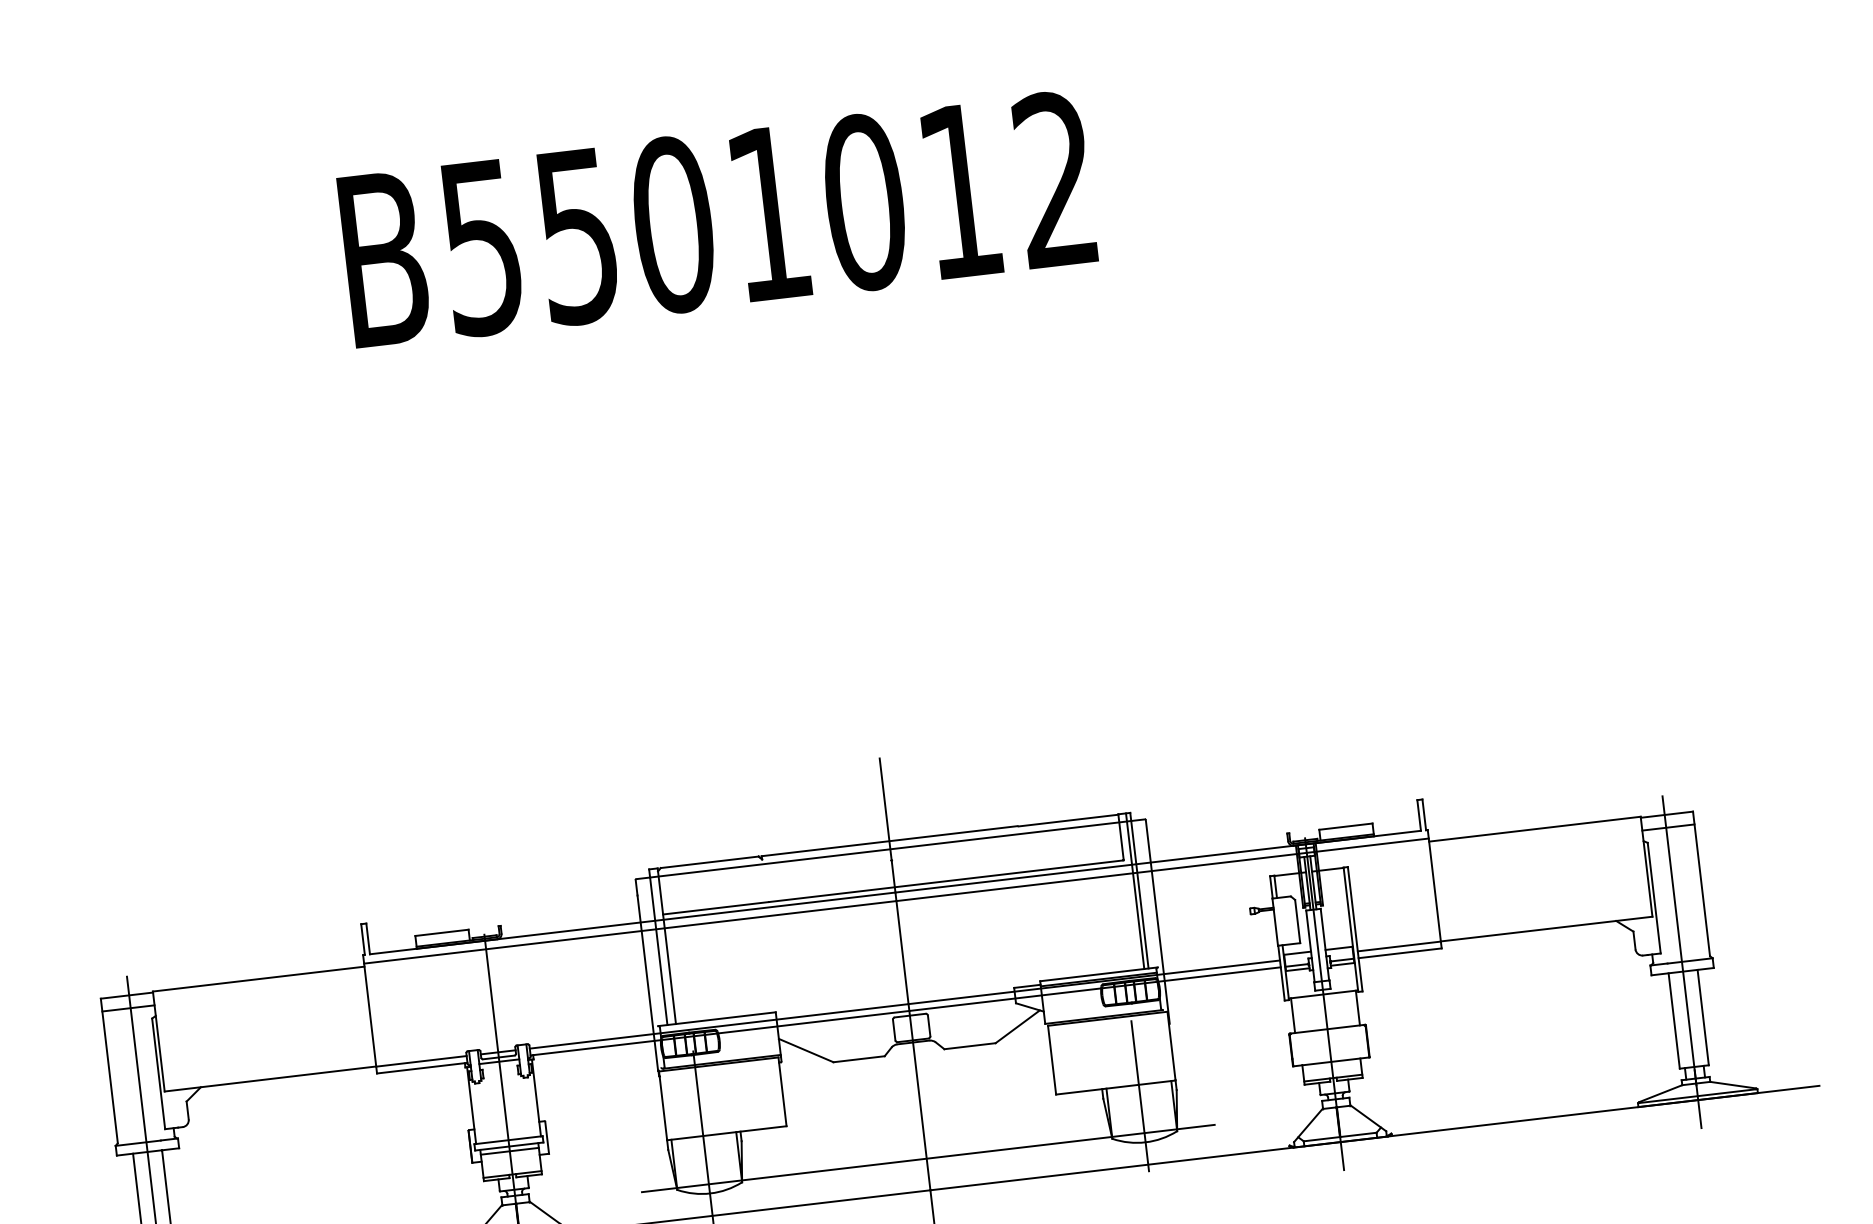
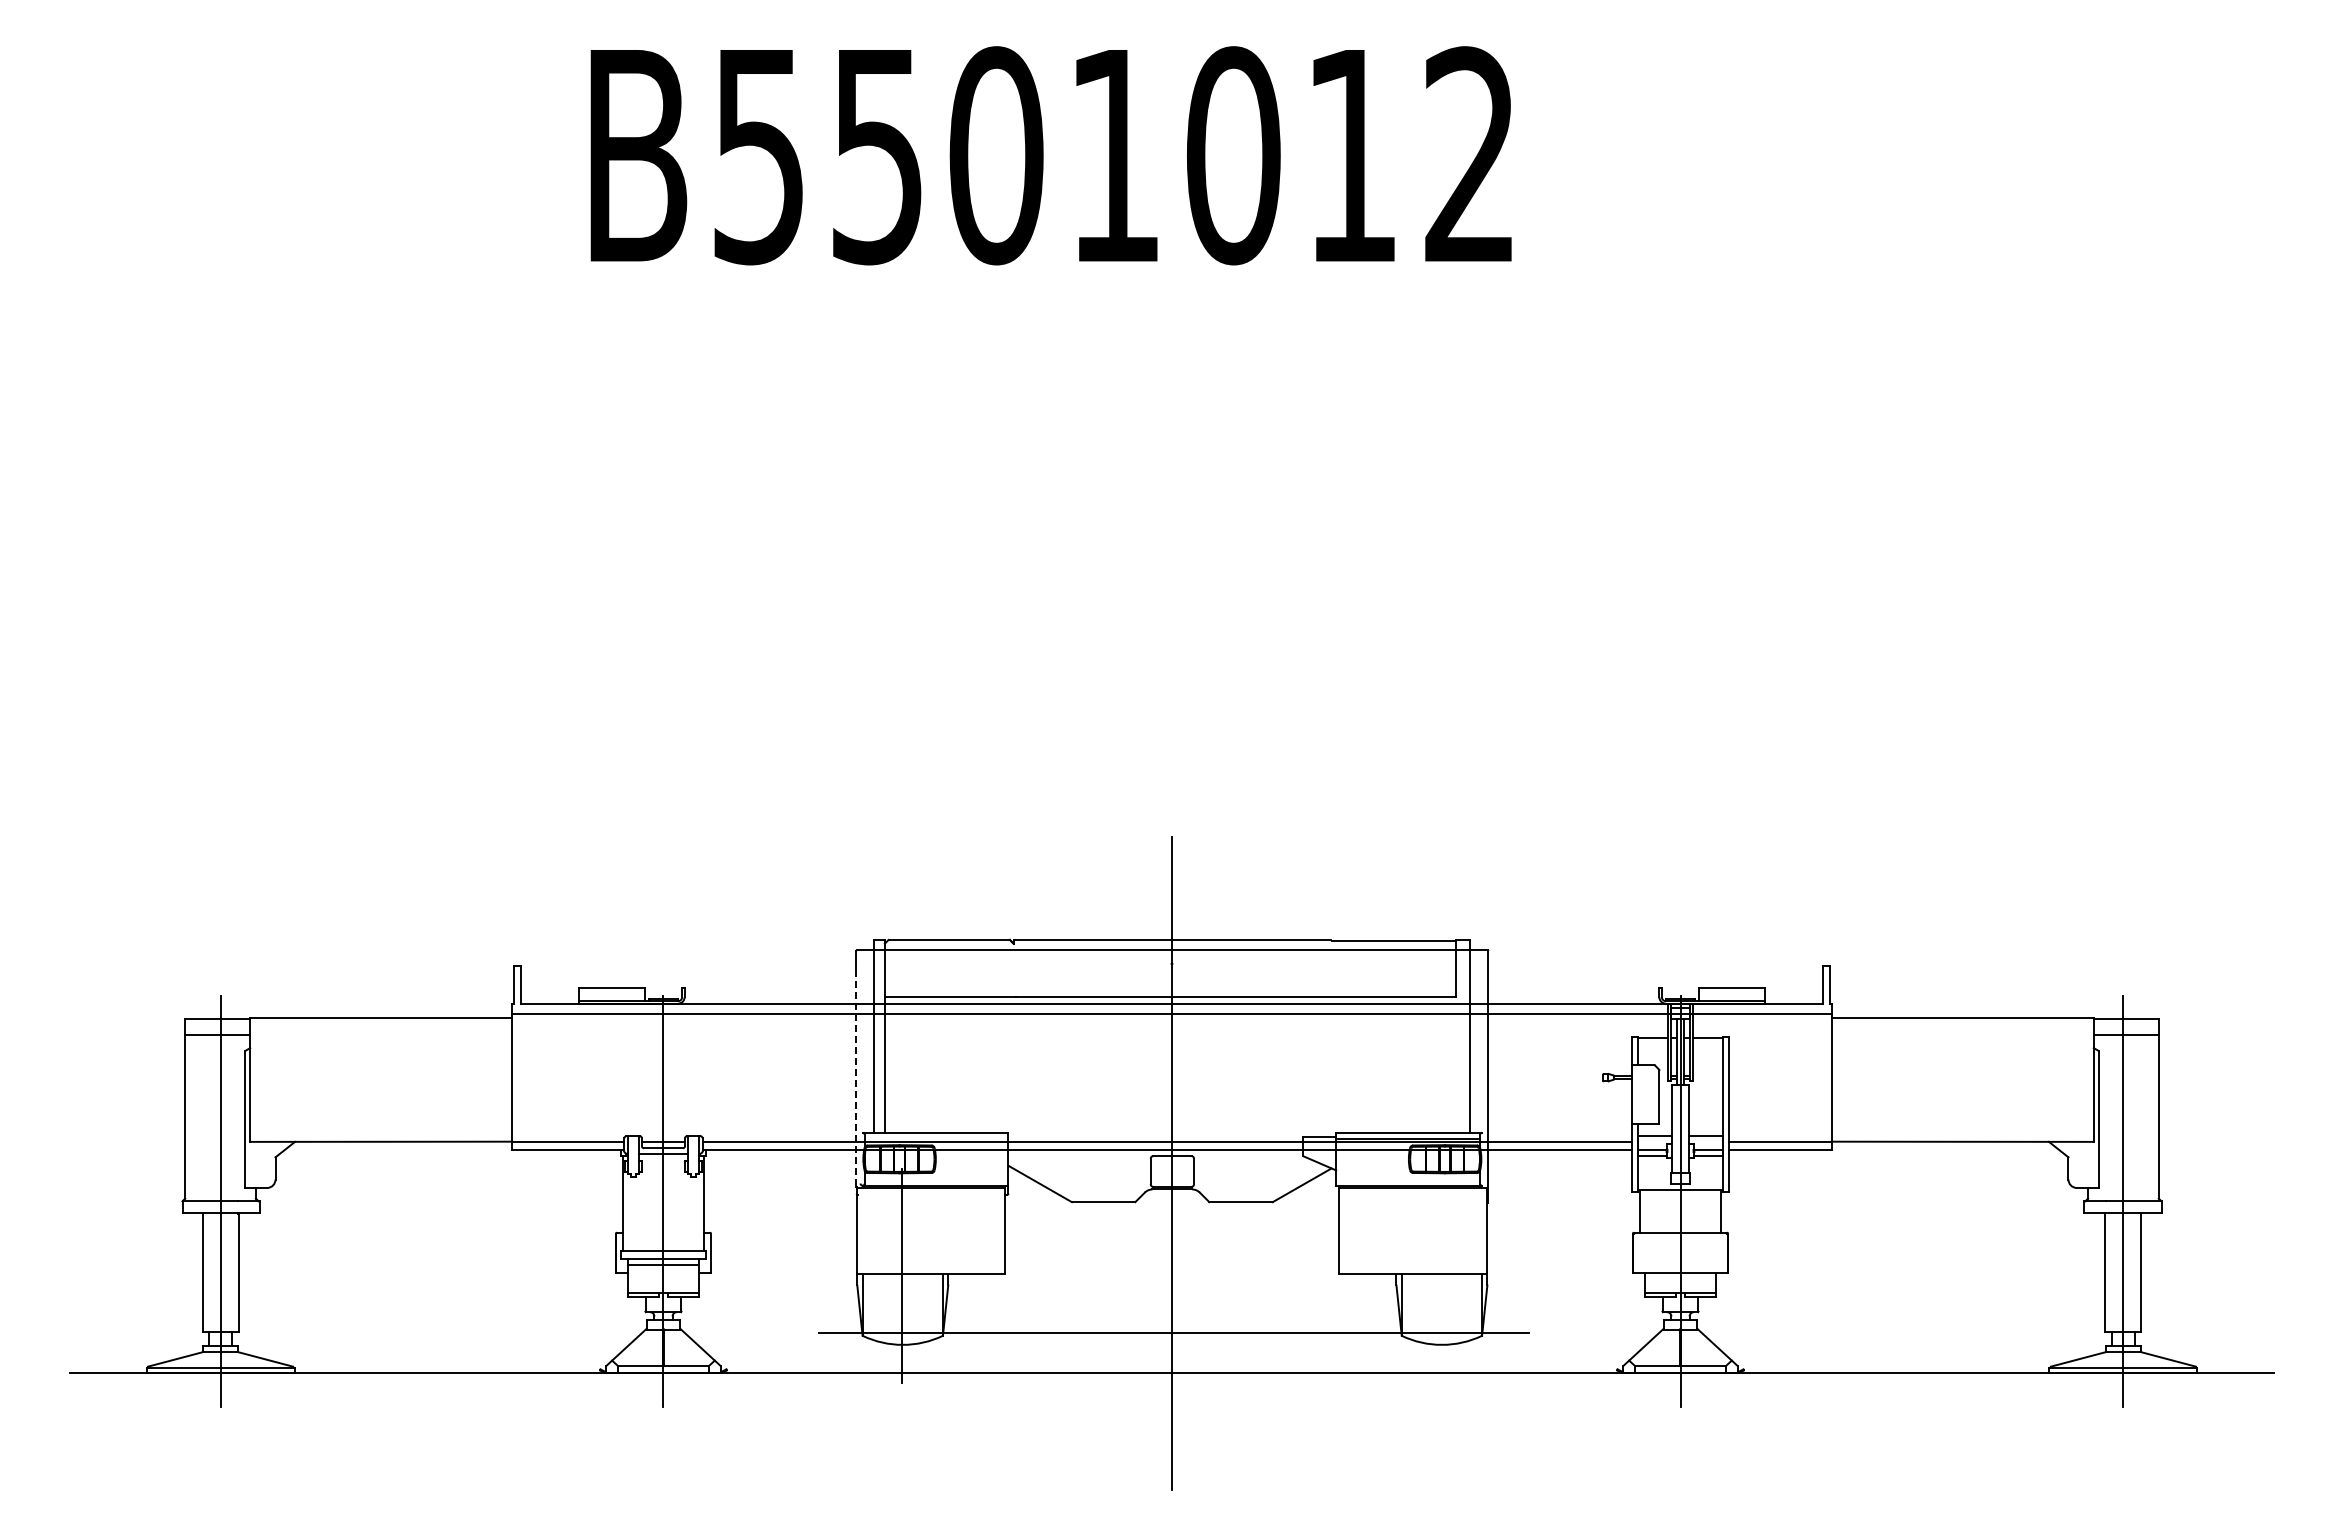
line: (1135, 890) -> (1465, 1035), removed
line: (647, 982) -> (856, 1078), solid -> dashed
line: (1139, 1096) -> (1441, 1287), removed

